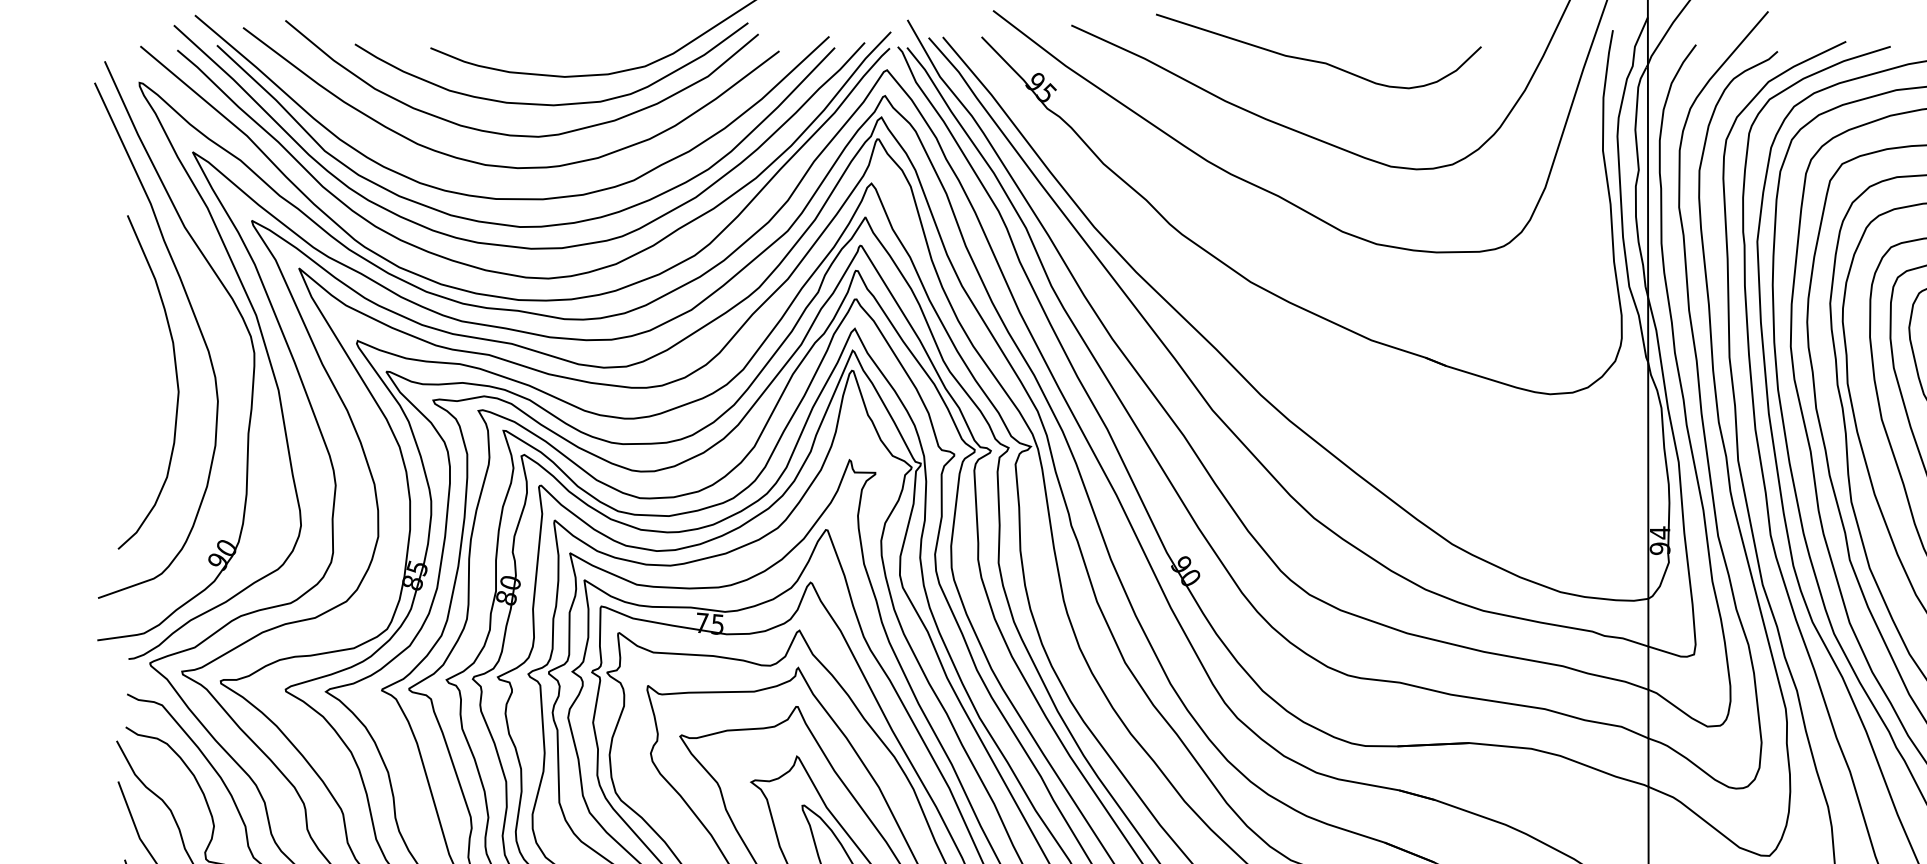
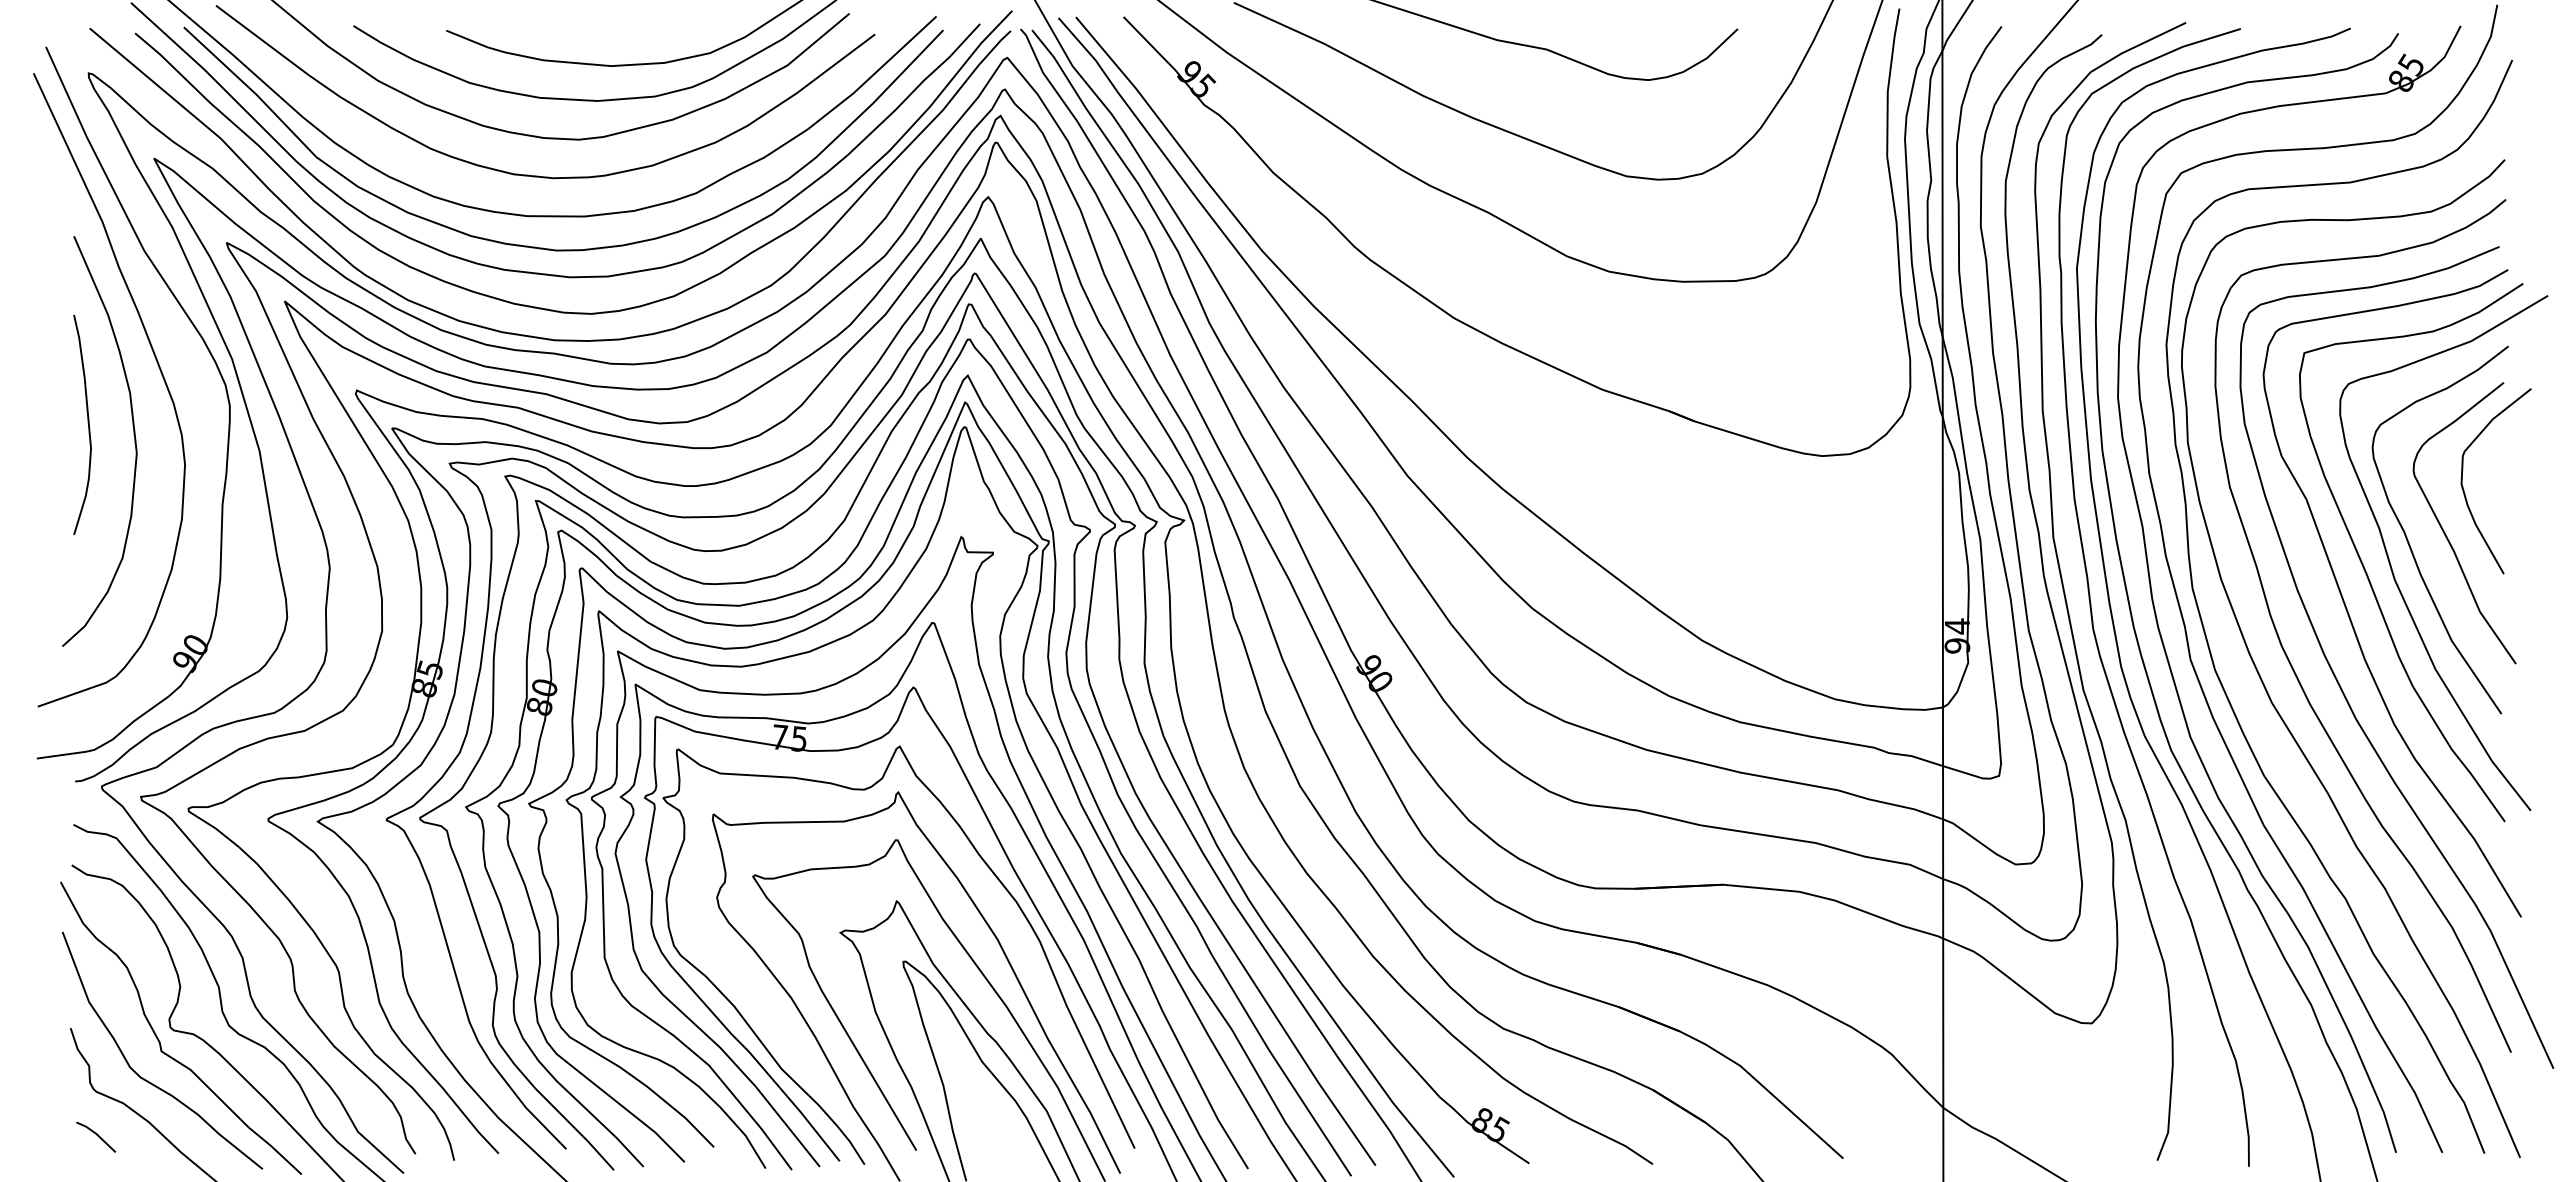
curve: (138, 367) -> (87, 423), added

